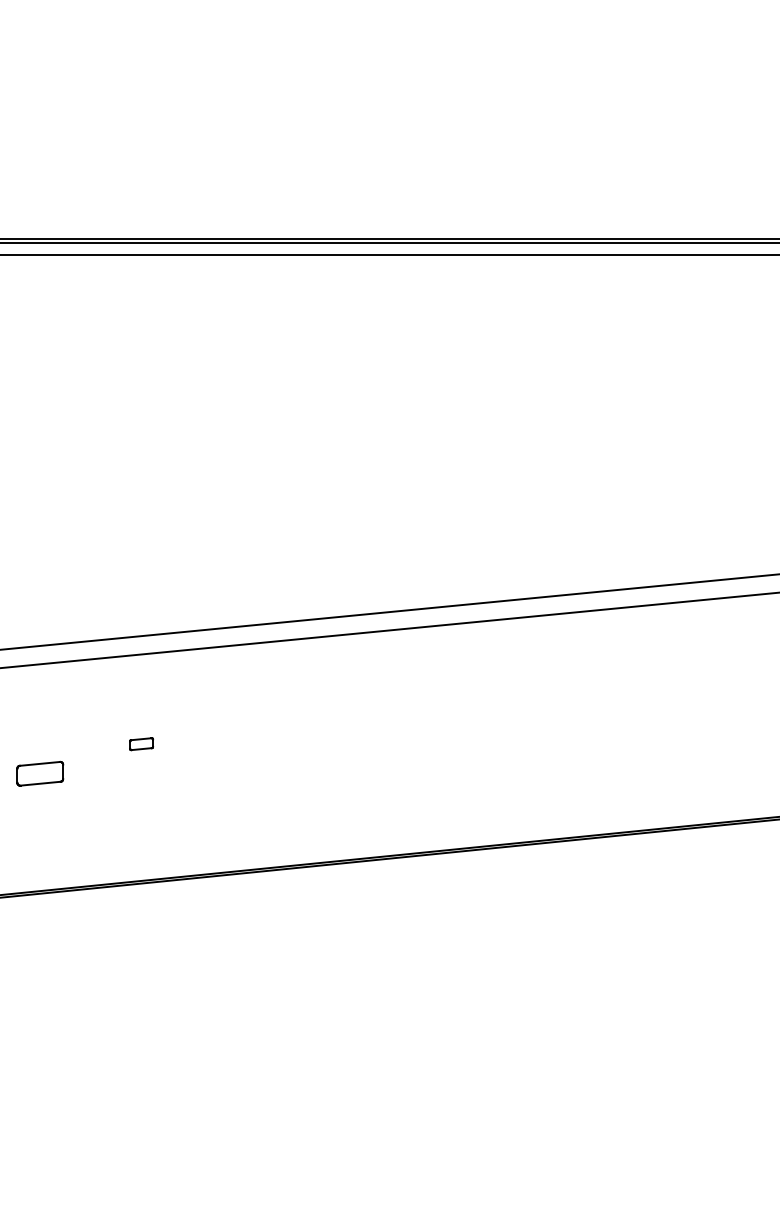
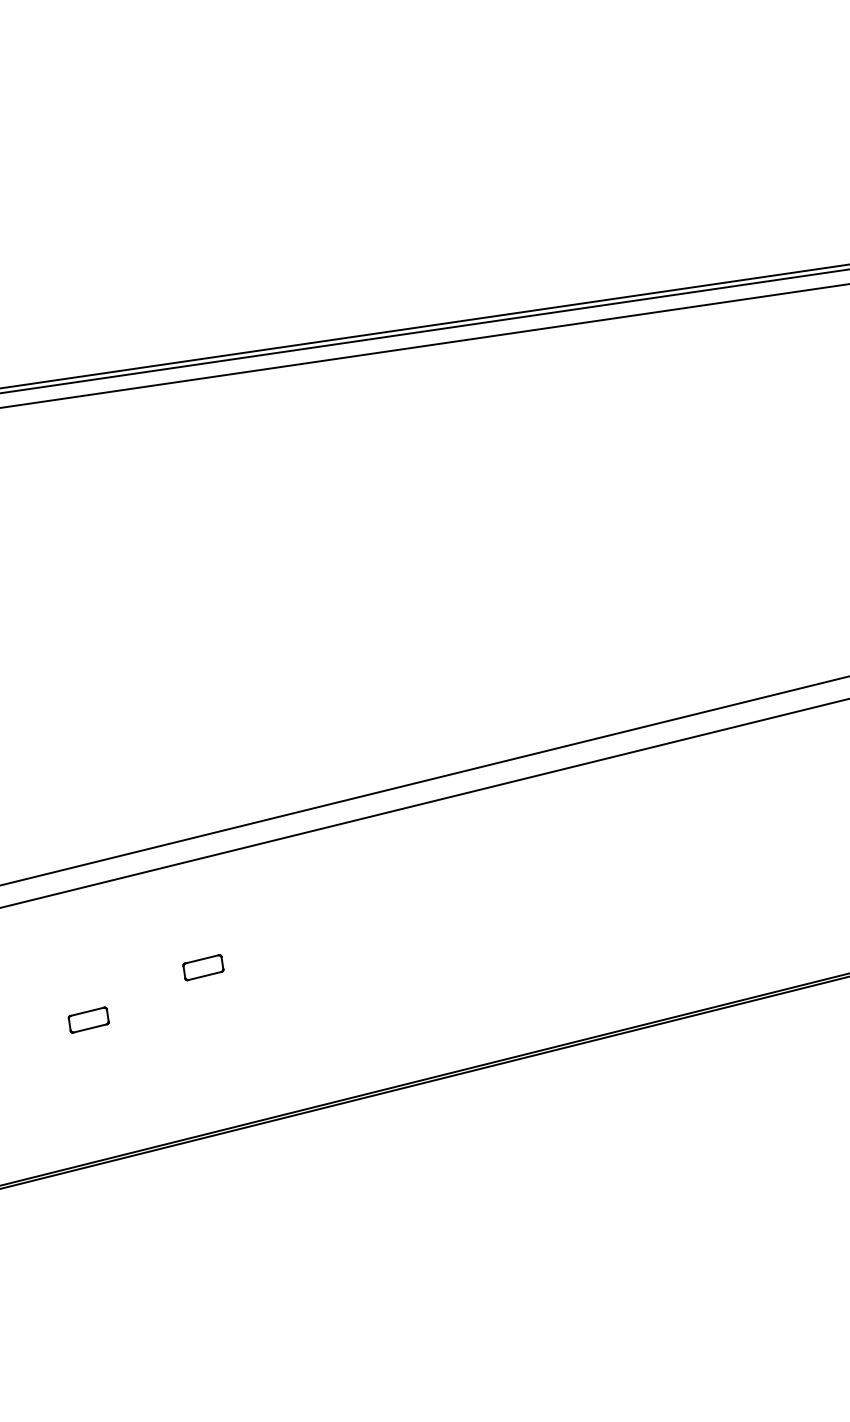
part: (141, 743) -> (203, 966), size x1.43
part: (39, 773) -> (87, 1019), size x0.71

